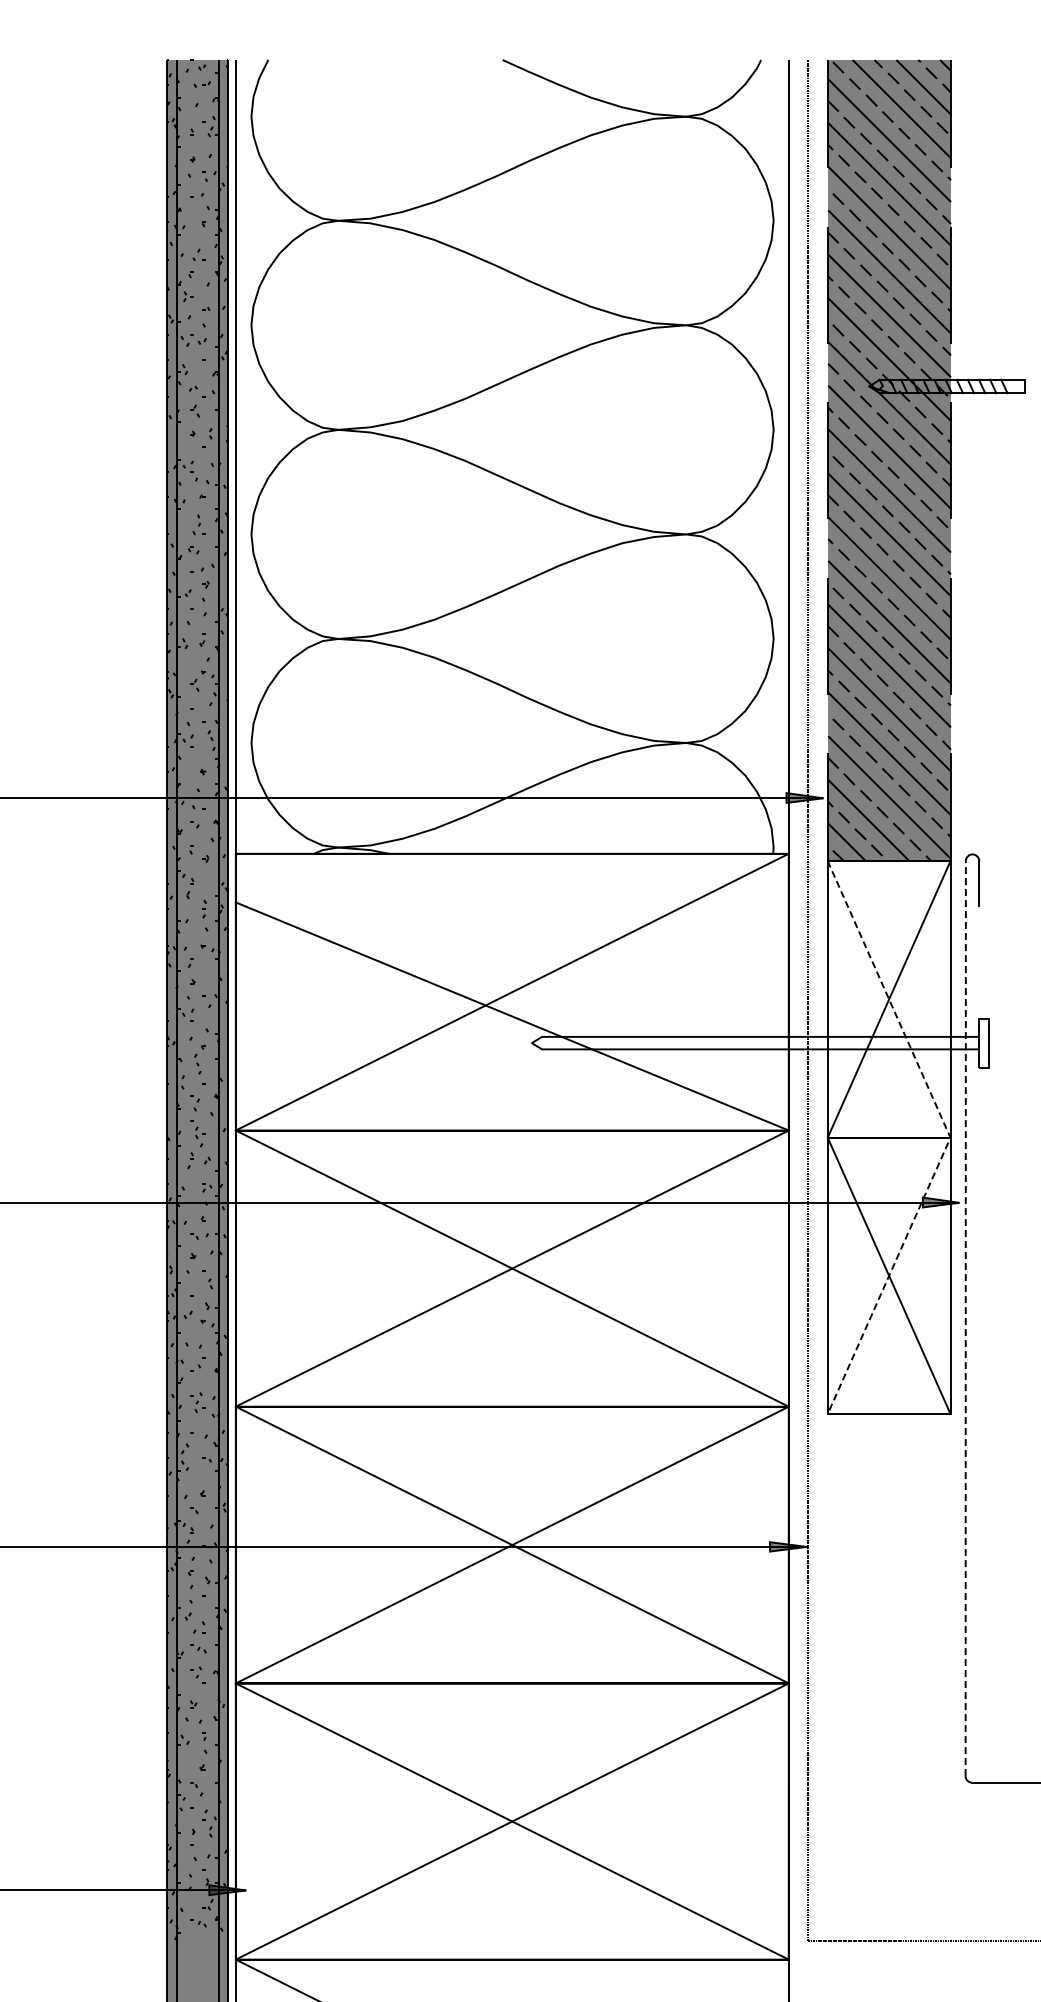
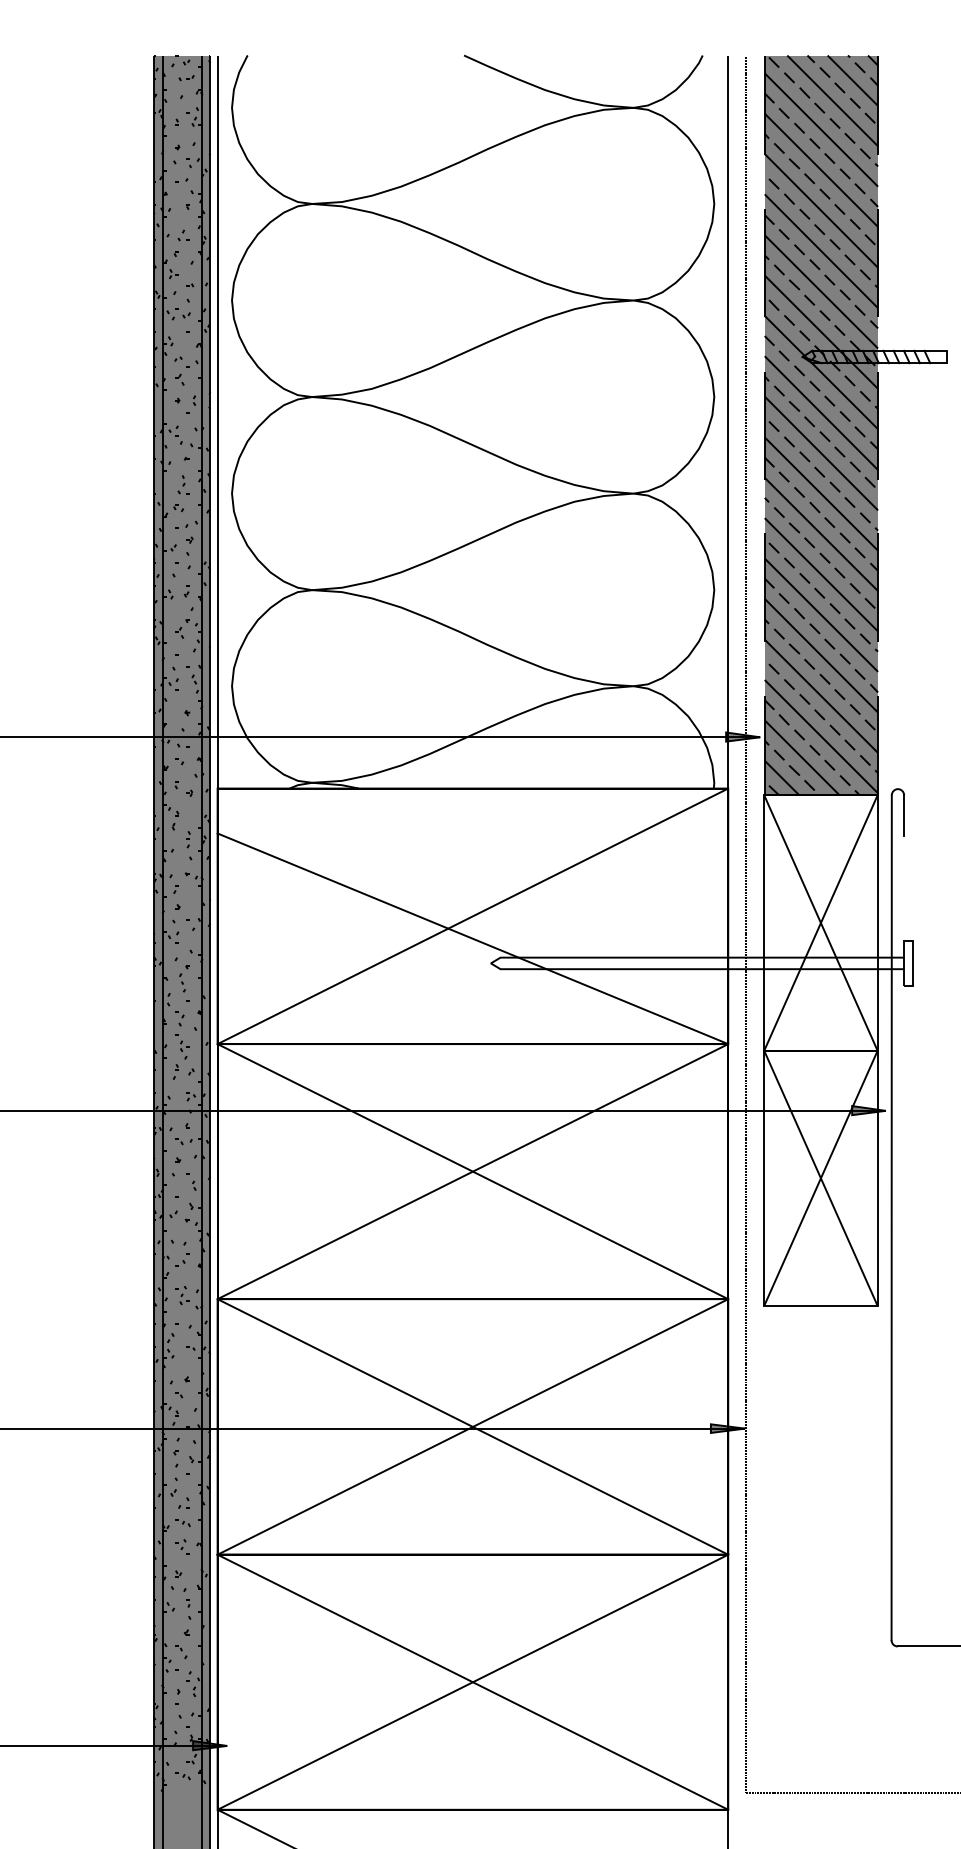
line: (950, 1137) -> (877, 1050), dashed -> solid
line: (965, 1318) -> (891, 1217), dashed -> solid

